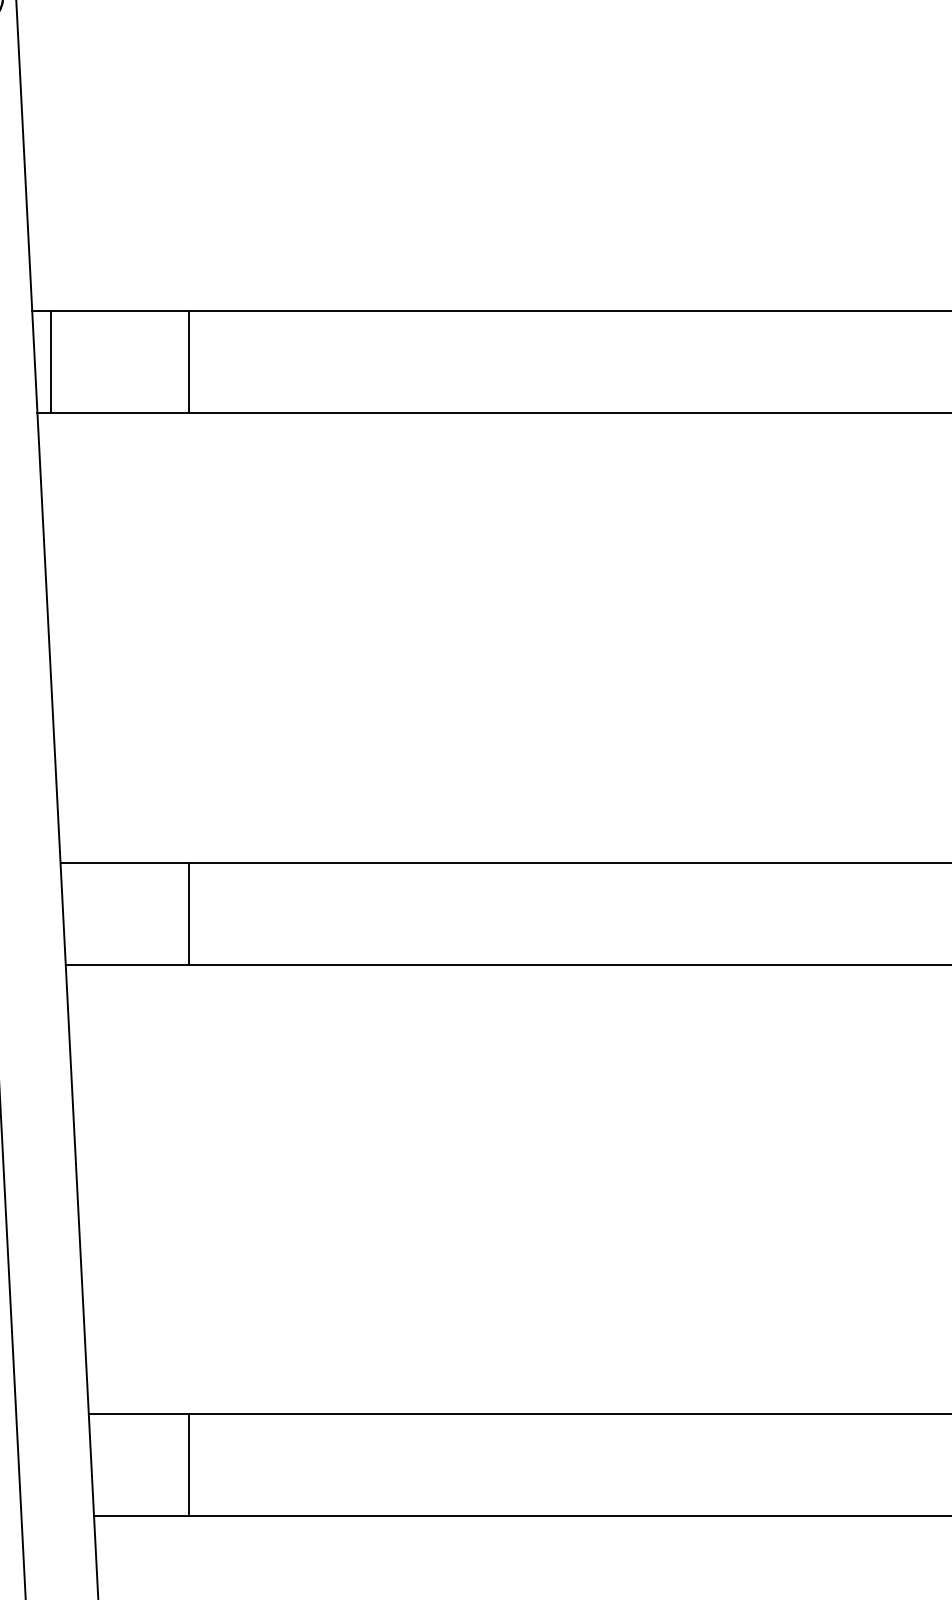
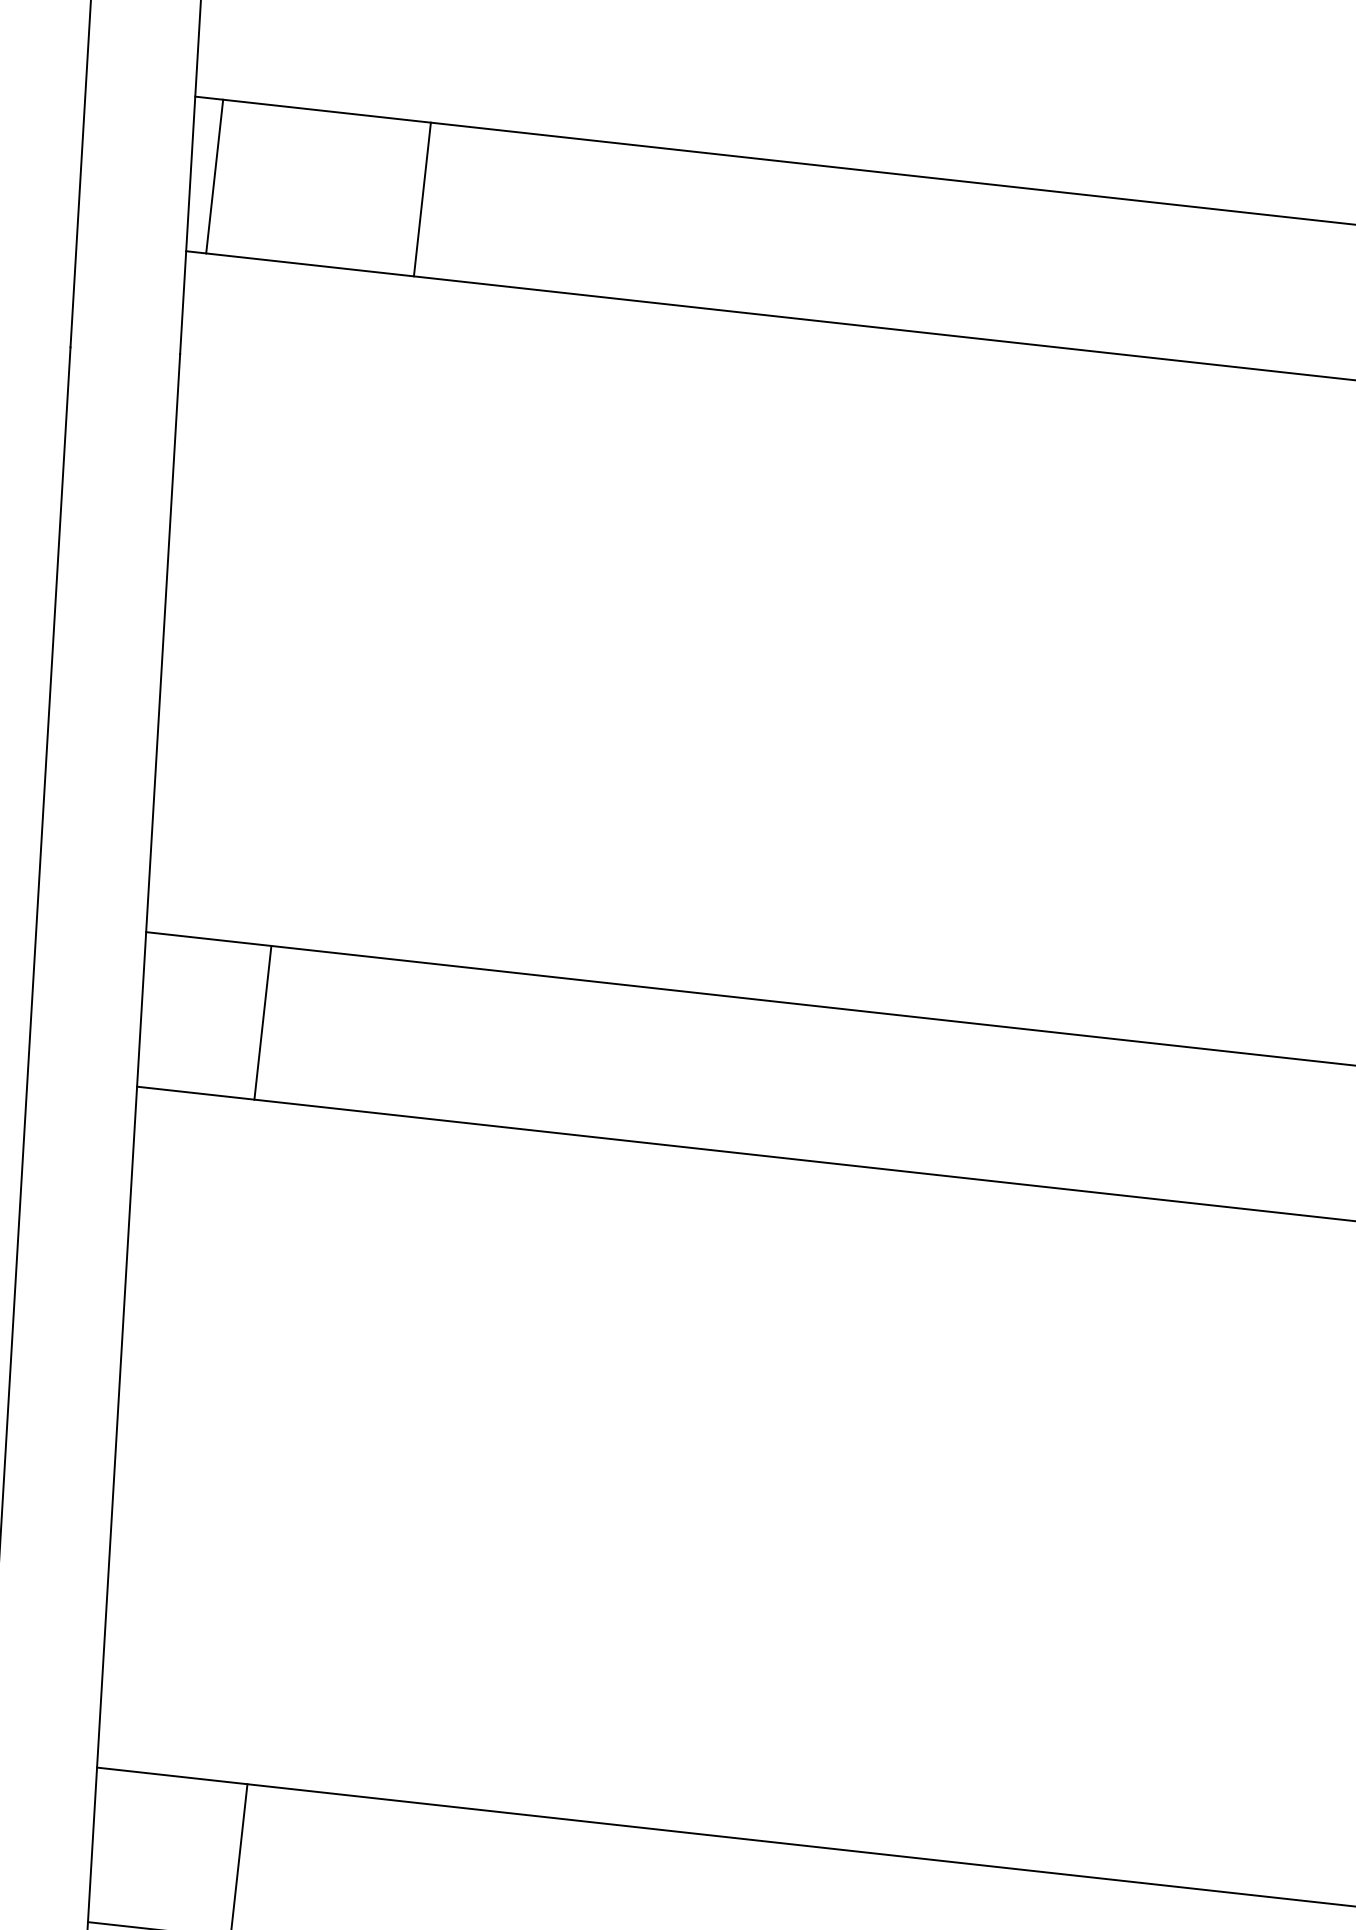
line: (188, 913) -> (262, 1022), moved

